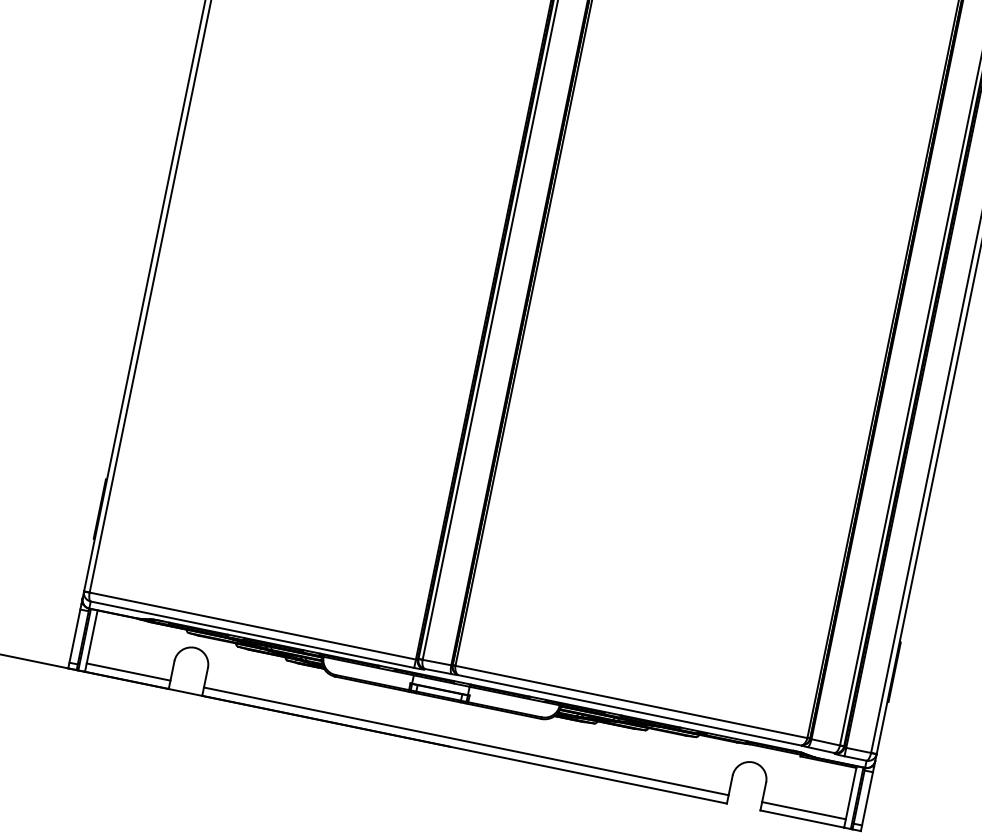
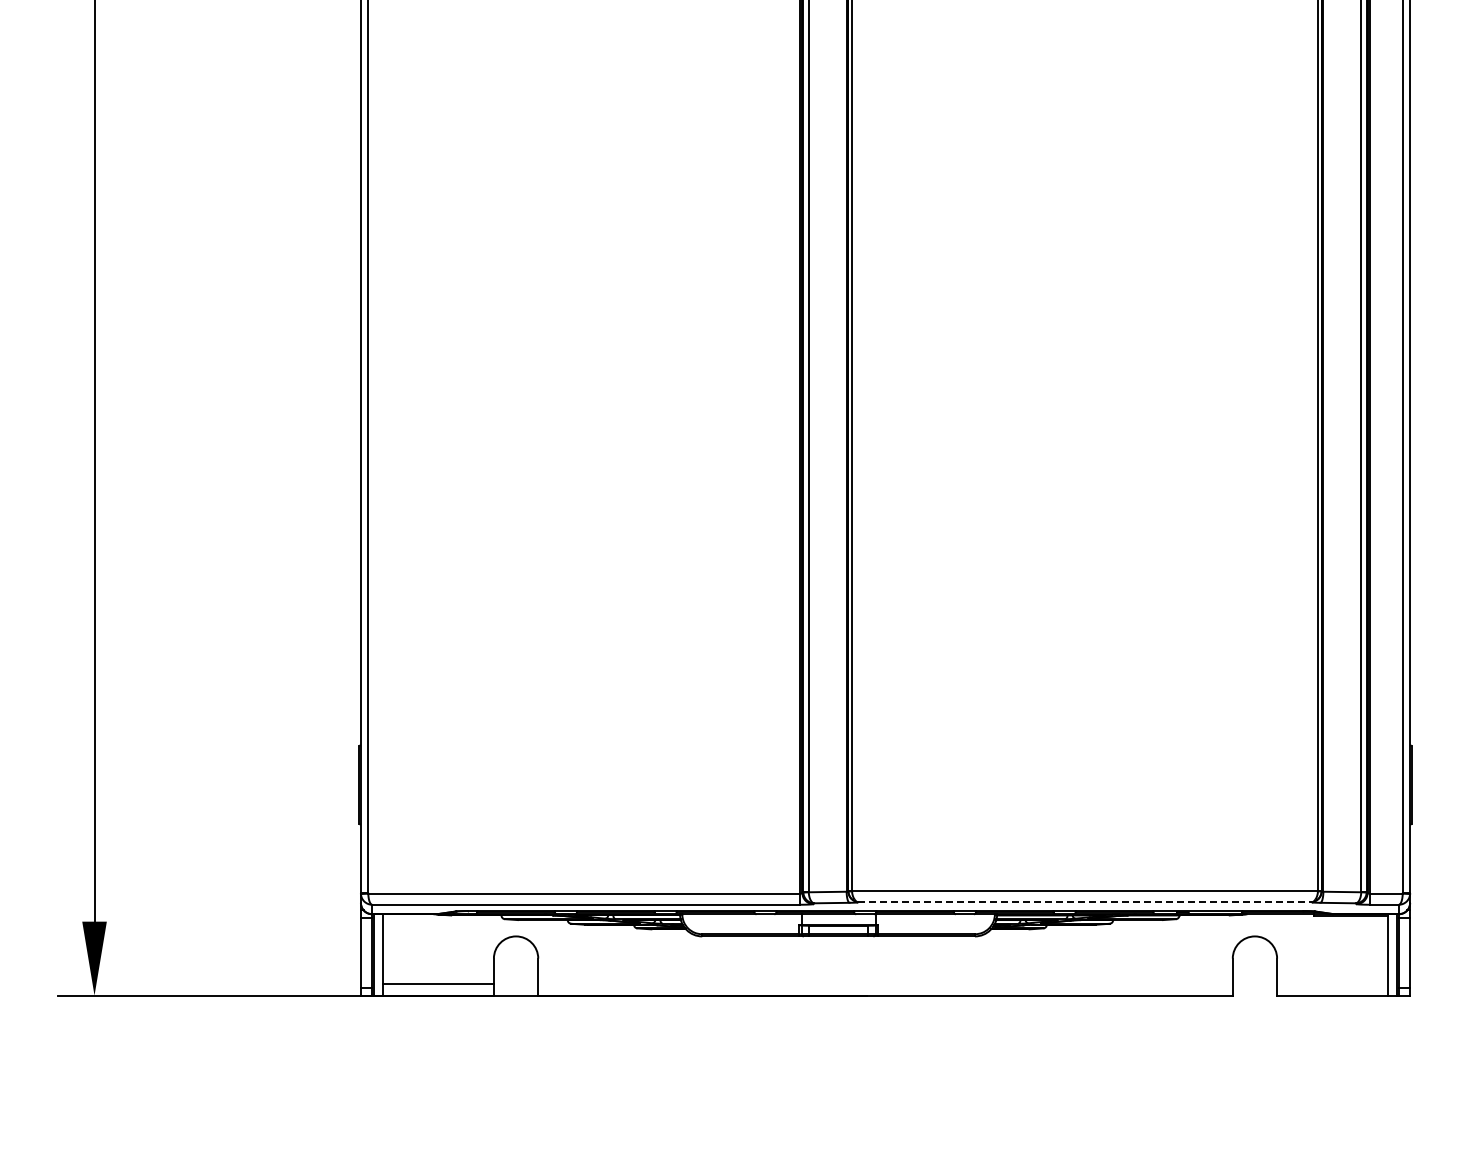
line: (630, 710) -> (1085, 902), solid -> dashed
line: (466, 741) -> (885, 984), removed
line: (803, 810) -> (1332, 984), removed

